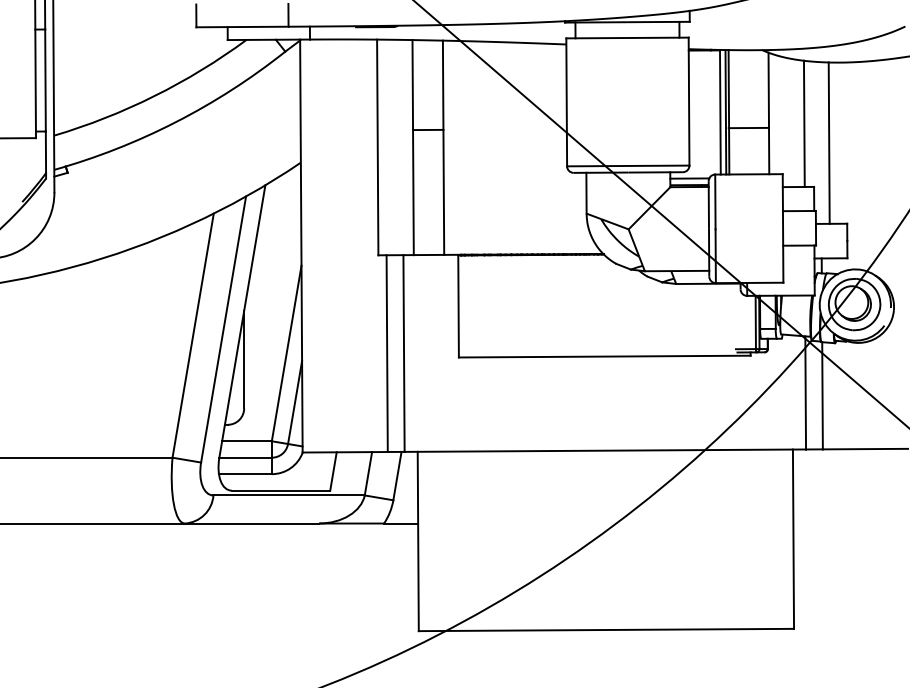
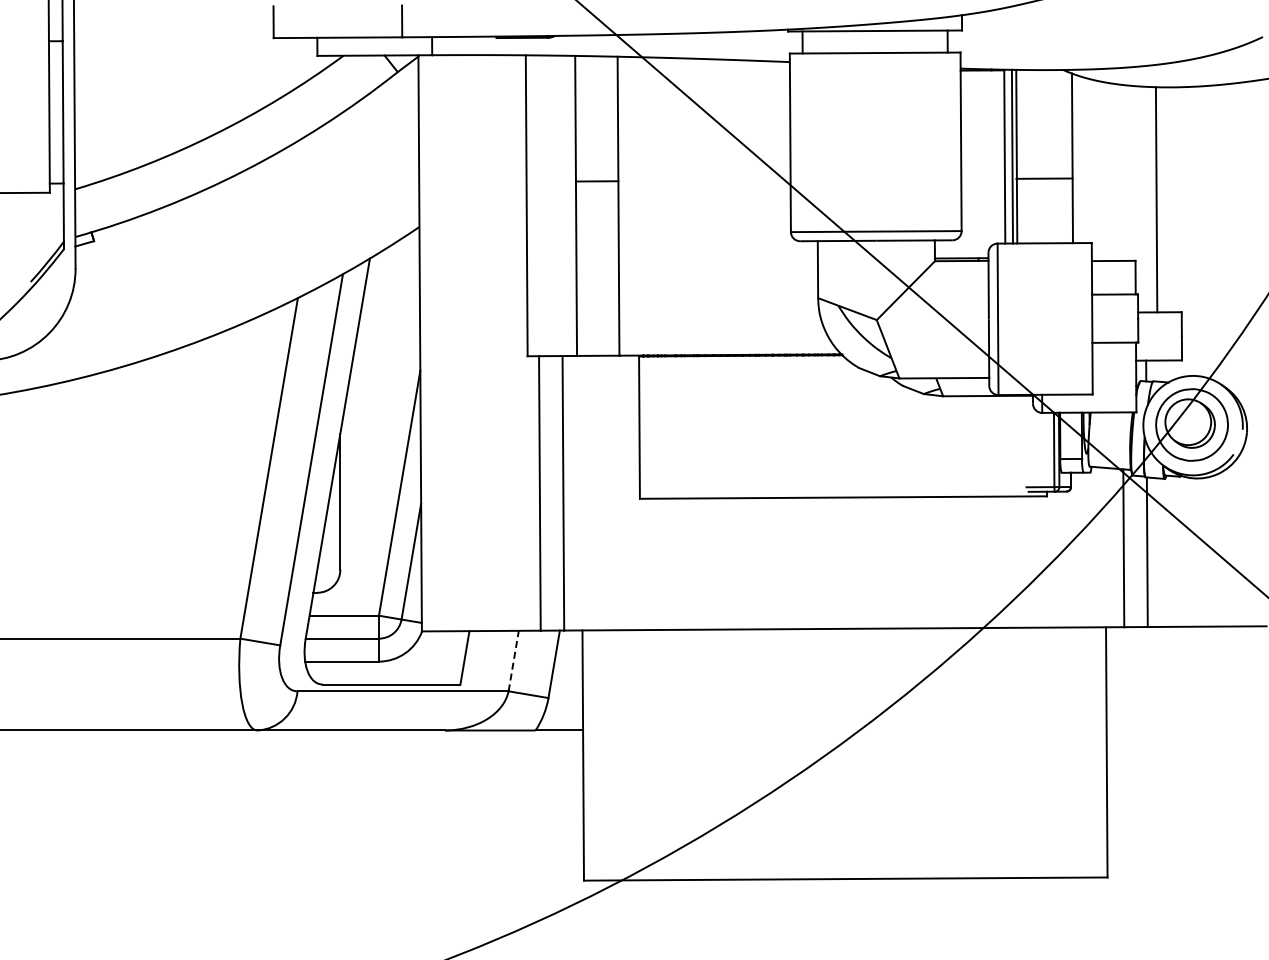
line: (804, 123) -> (1121, 172), removed
line: (689, 178) -> (961, 249), removed
line: (368, 474) -> (513, 661), solid -> dashed

